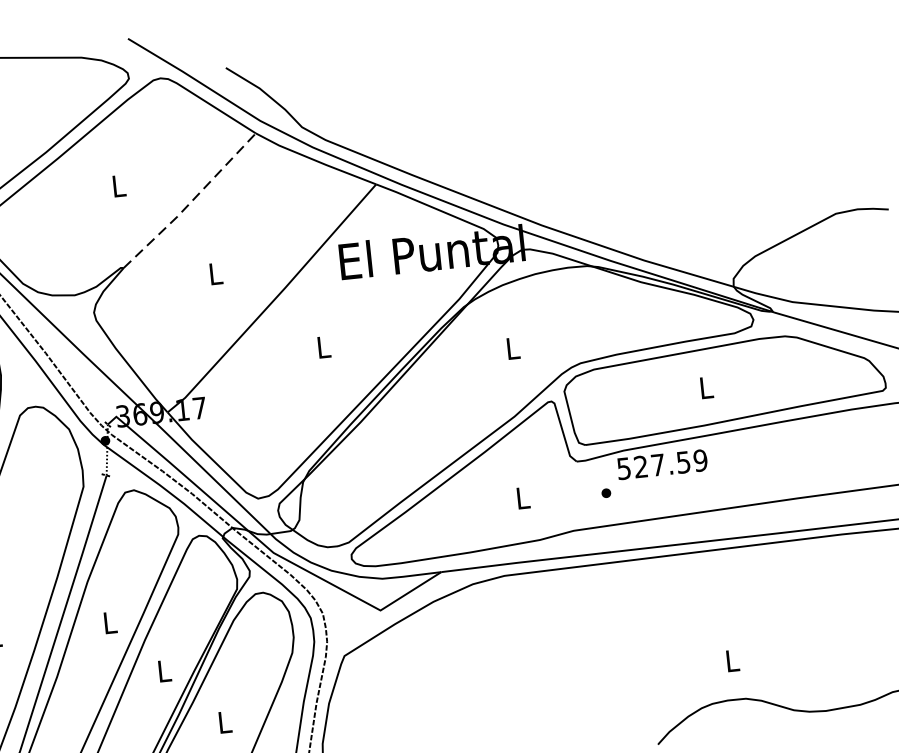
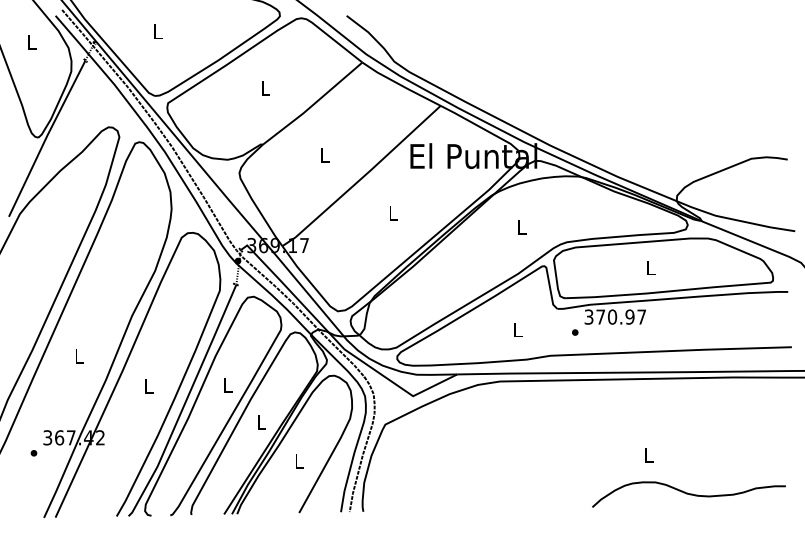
line: (191, 201) -> (313, 104), dashed -> solid
text: (662, 463) -> (615, 316), 527.59 -> 370.97

